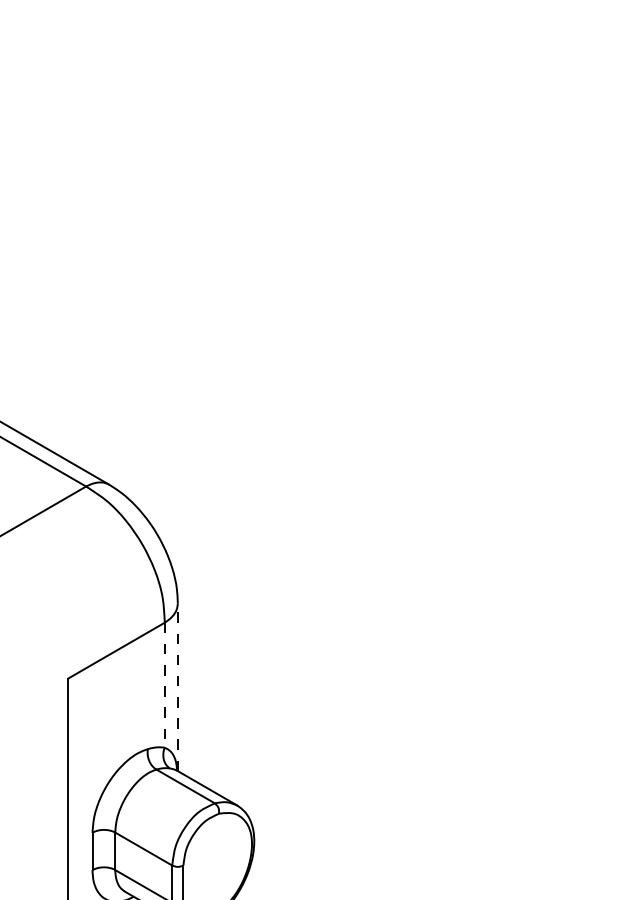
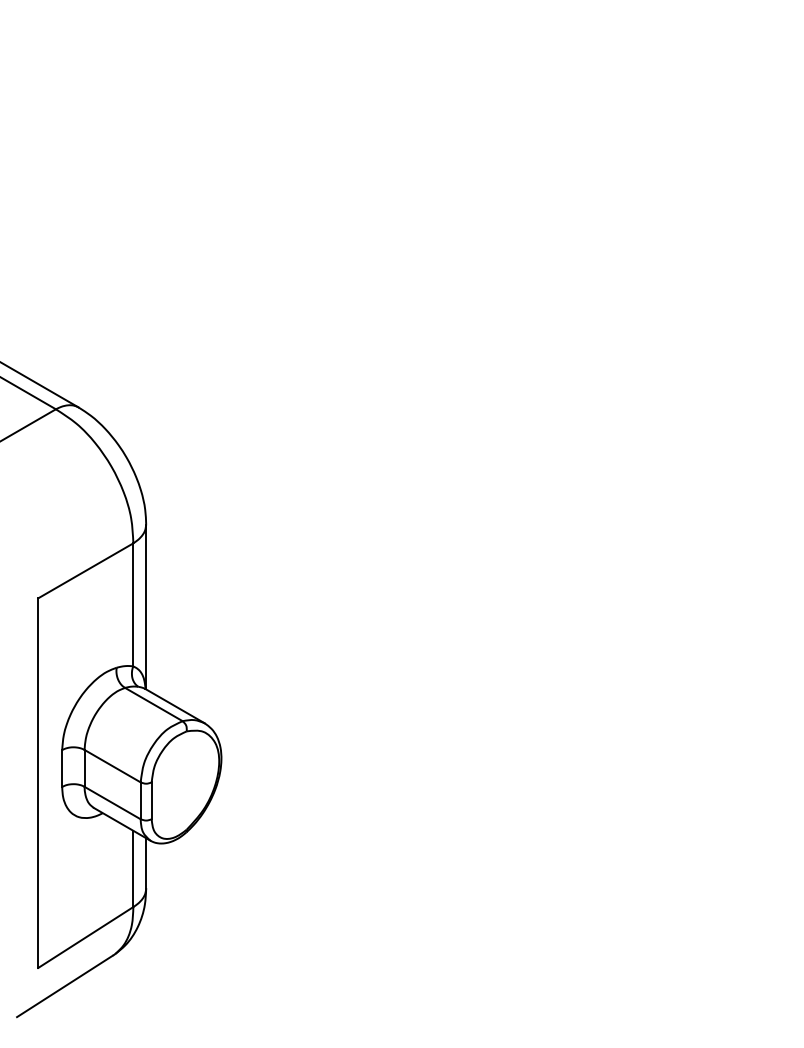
line: (164, 684) -> (133, 604), dashed -> solid
line: (178, 686) -> (146, 606), dashed -> solid

